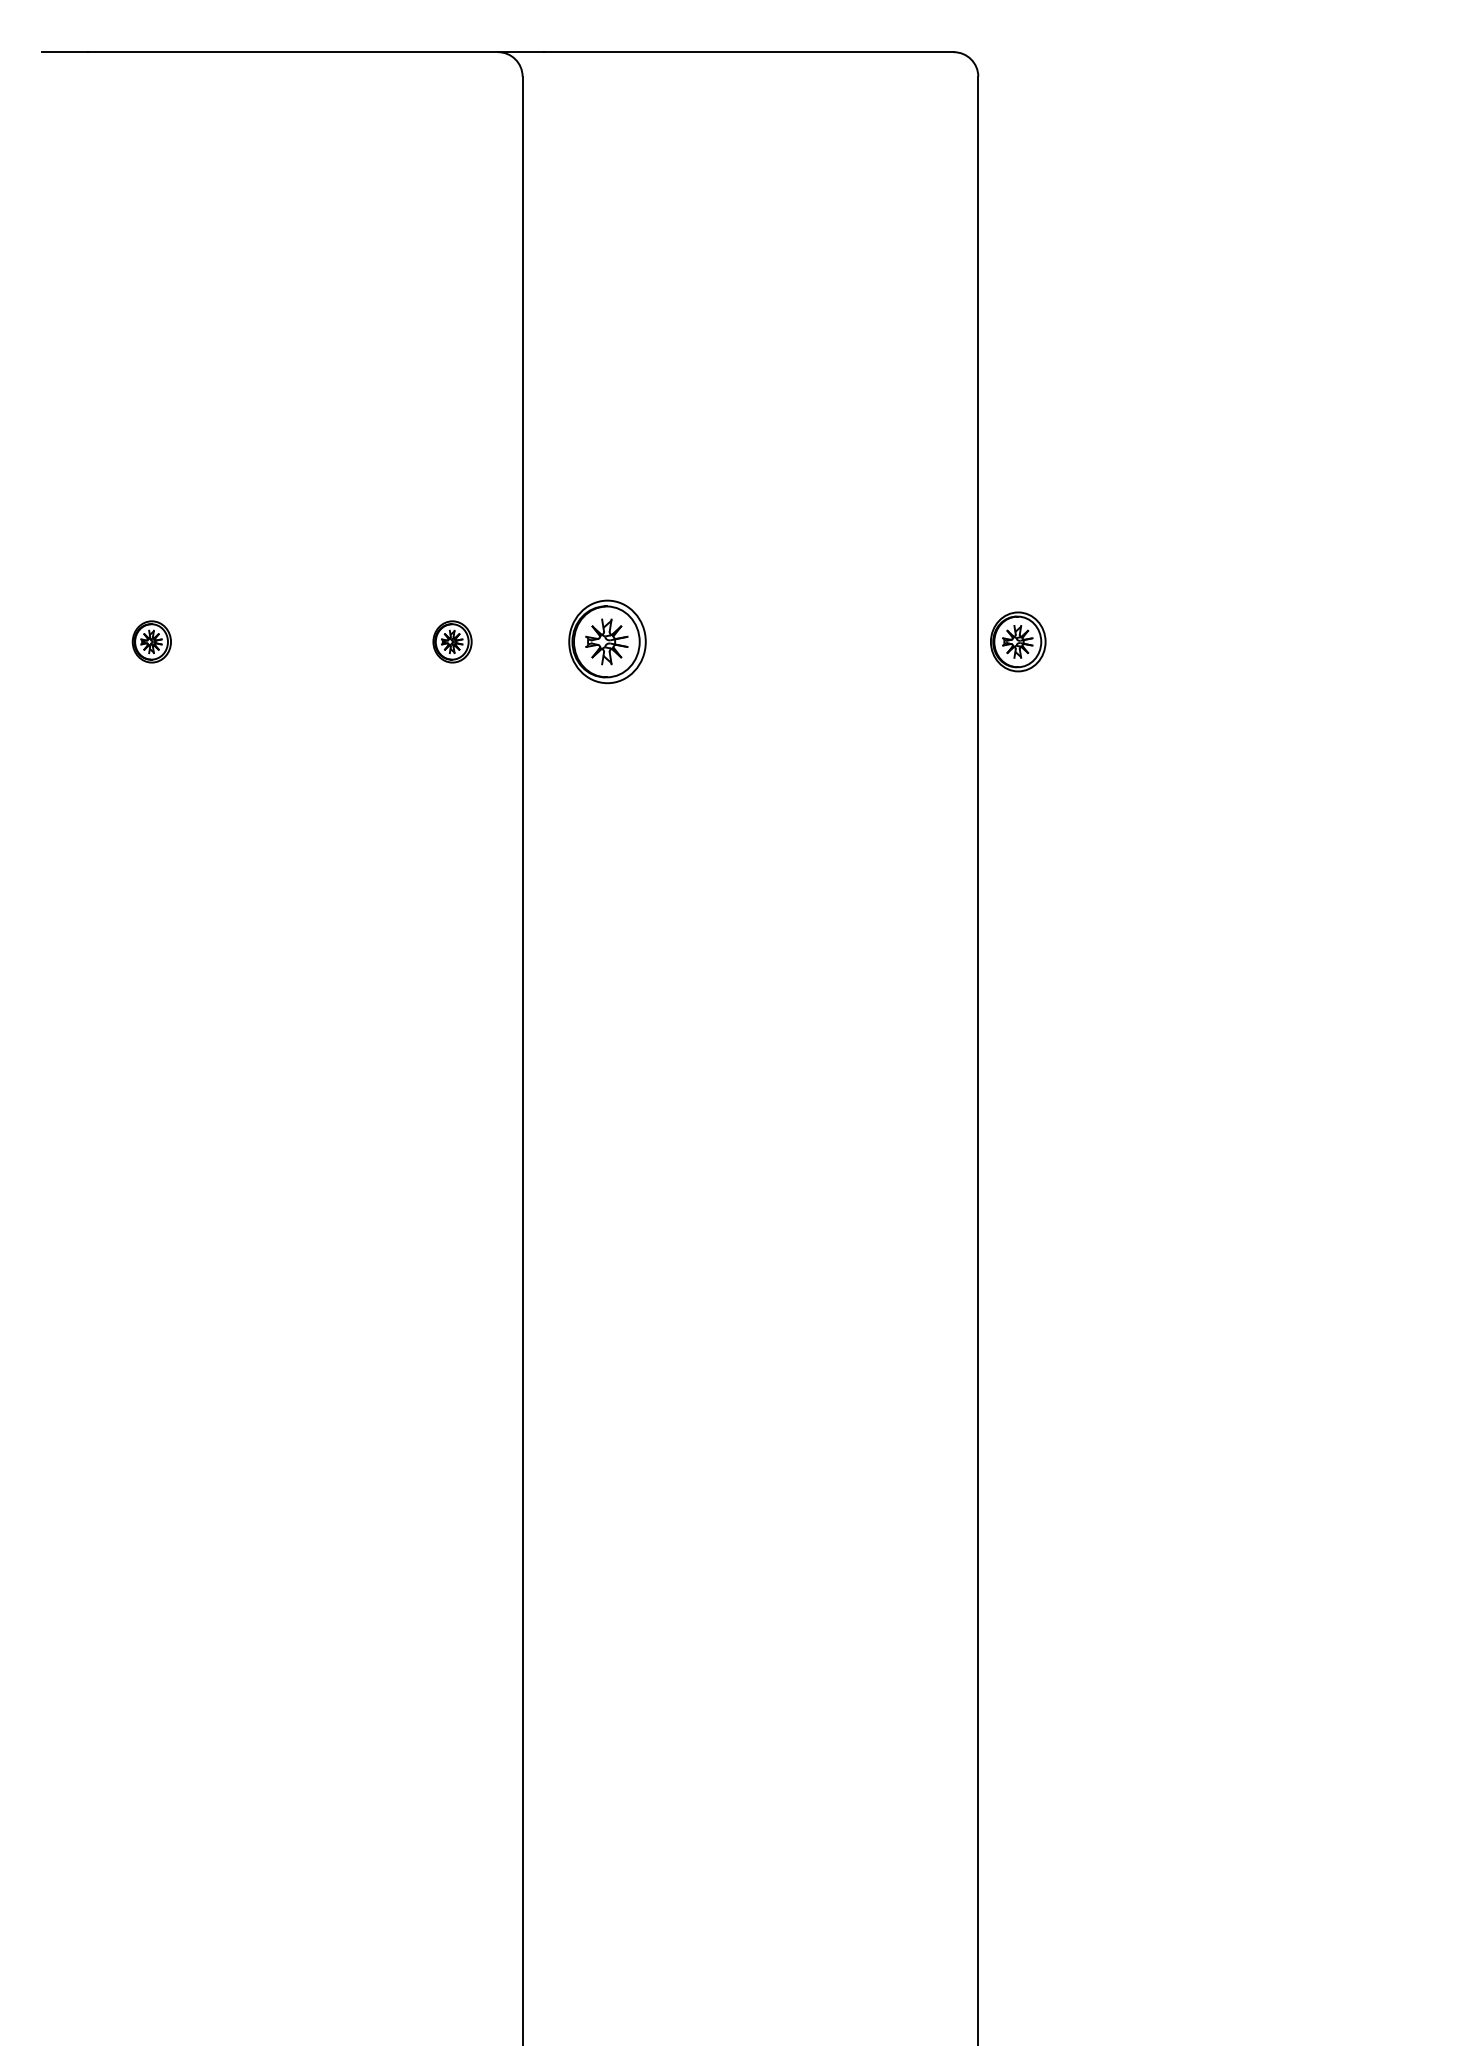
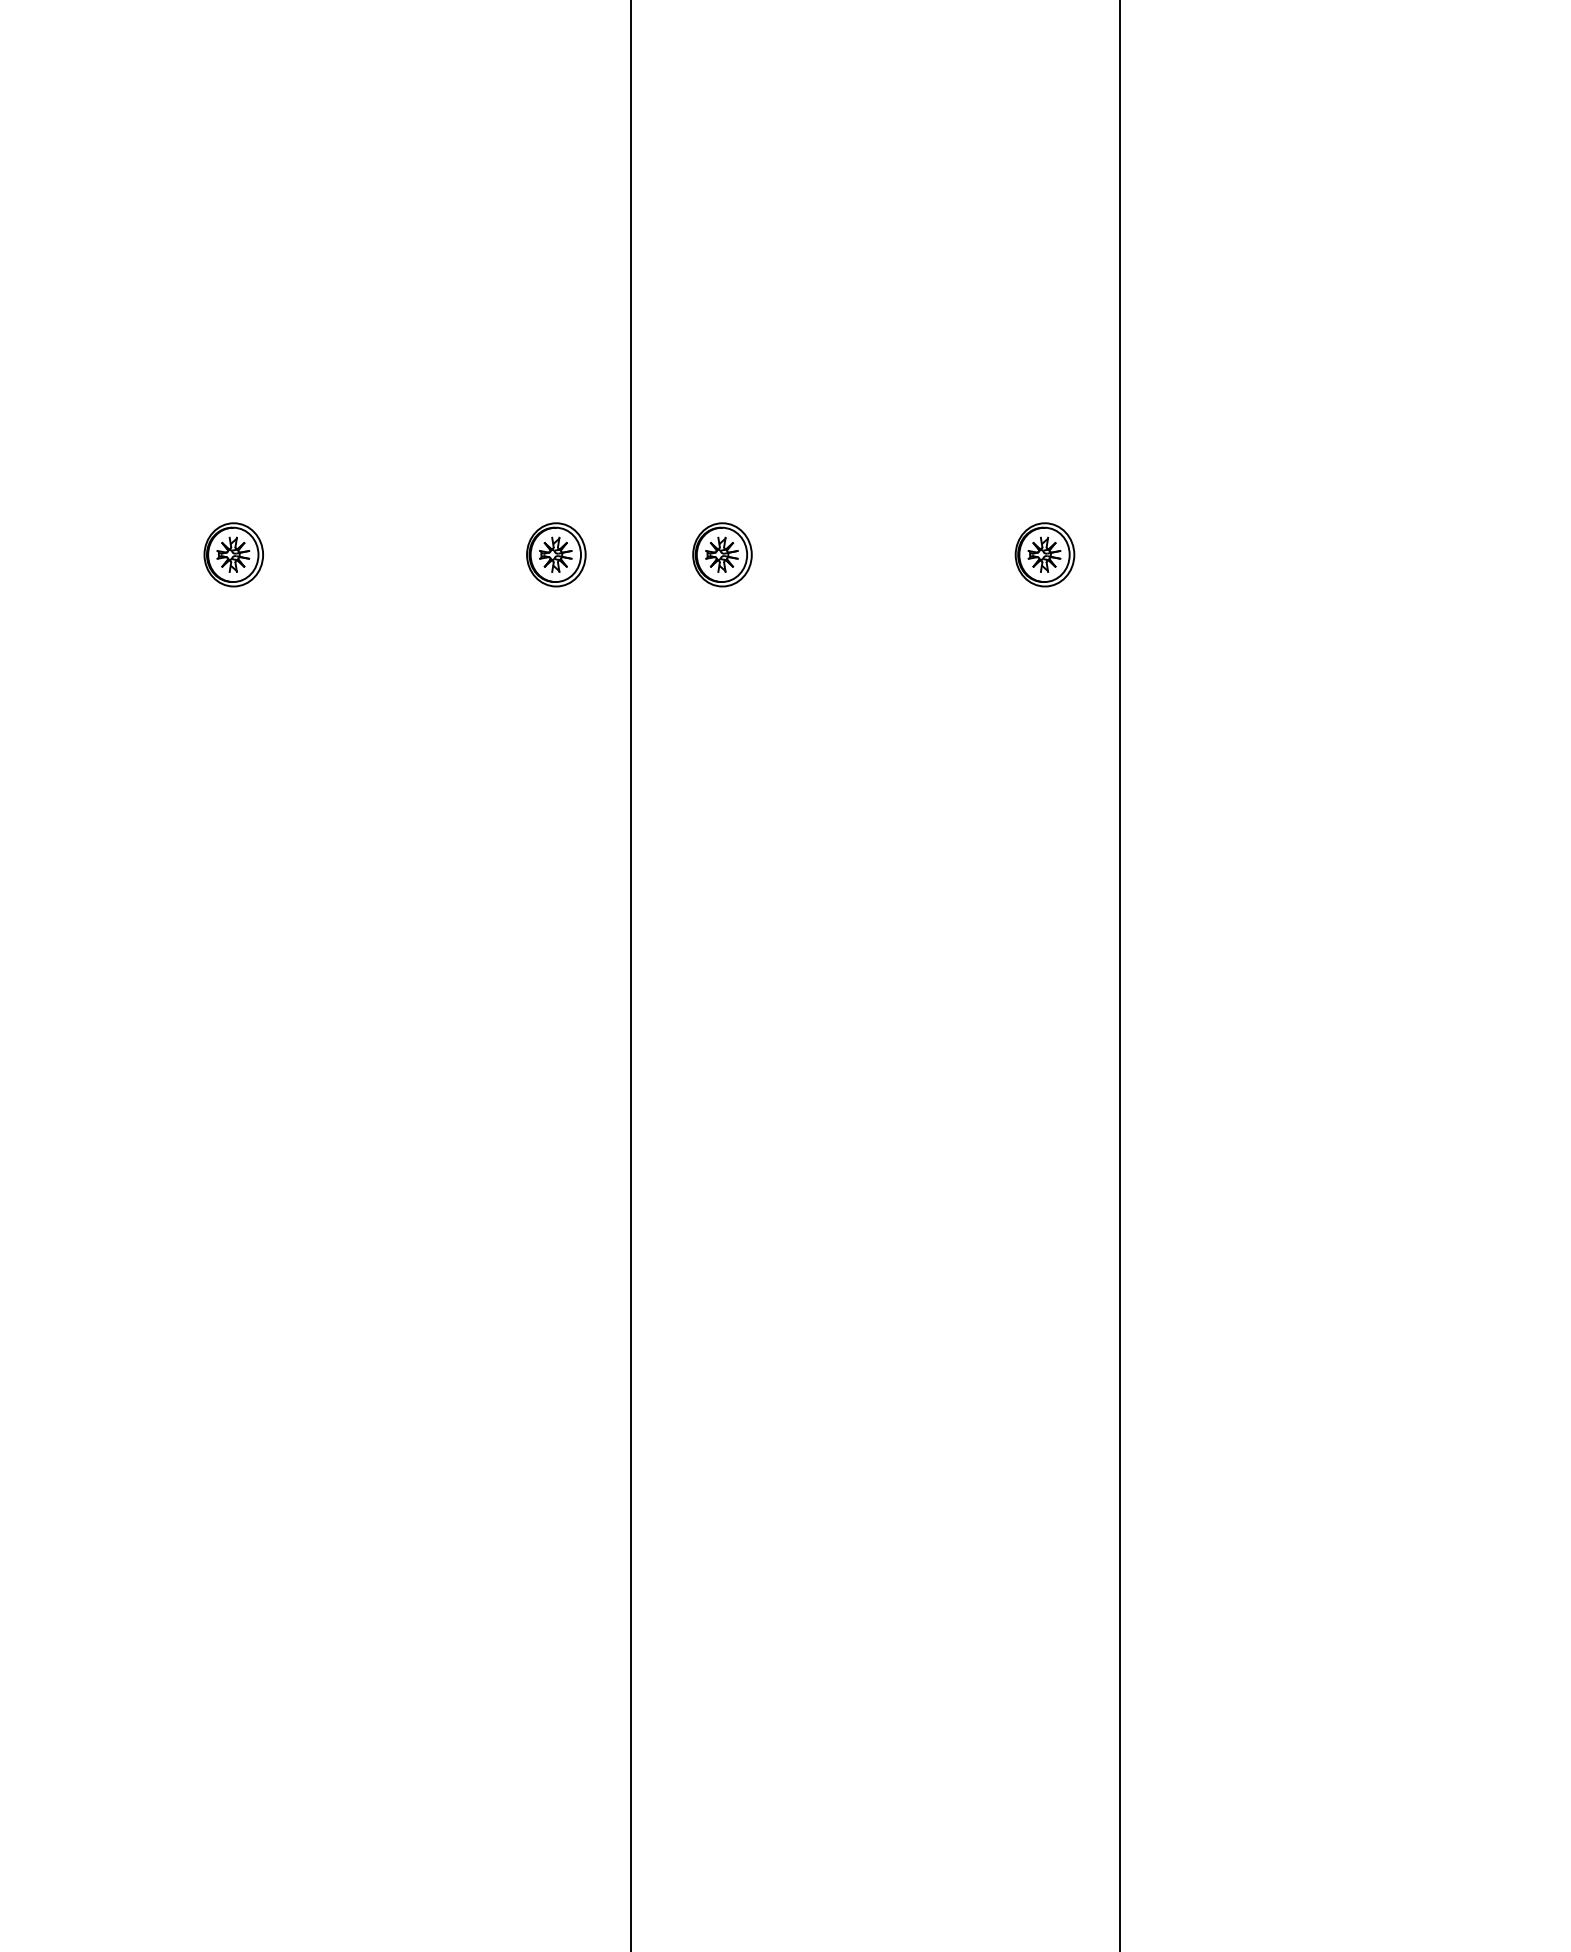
part: (151, 641) -> (233, 554), size x1.43
part: (452, 641) -> (556, 554), size x1.43
part: (607, 641) -> (722, 554), size x0.71
part: (1018, 641) -> (1045, 554), moved

